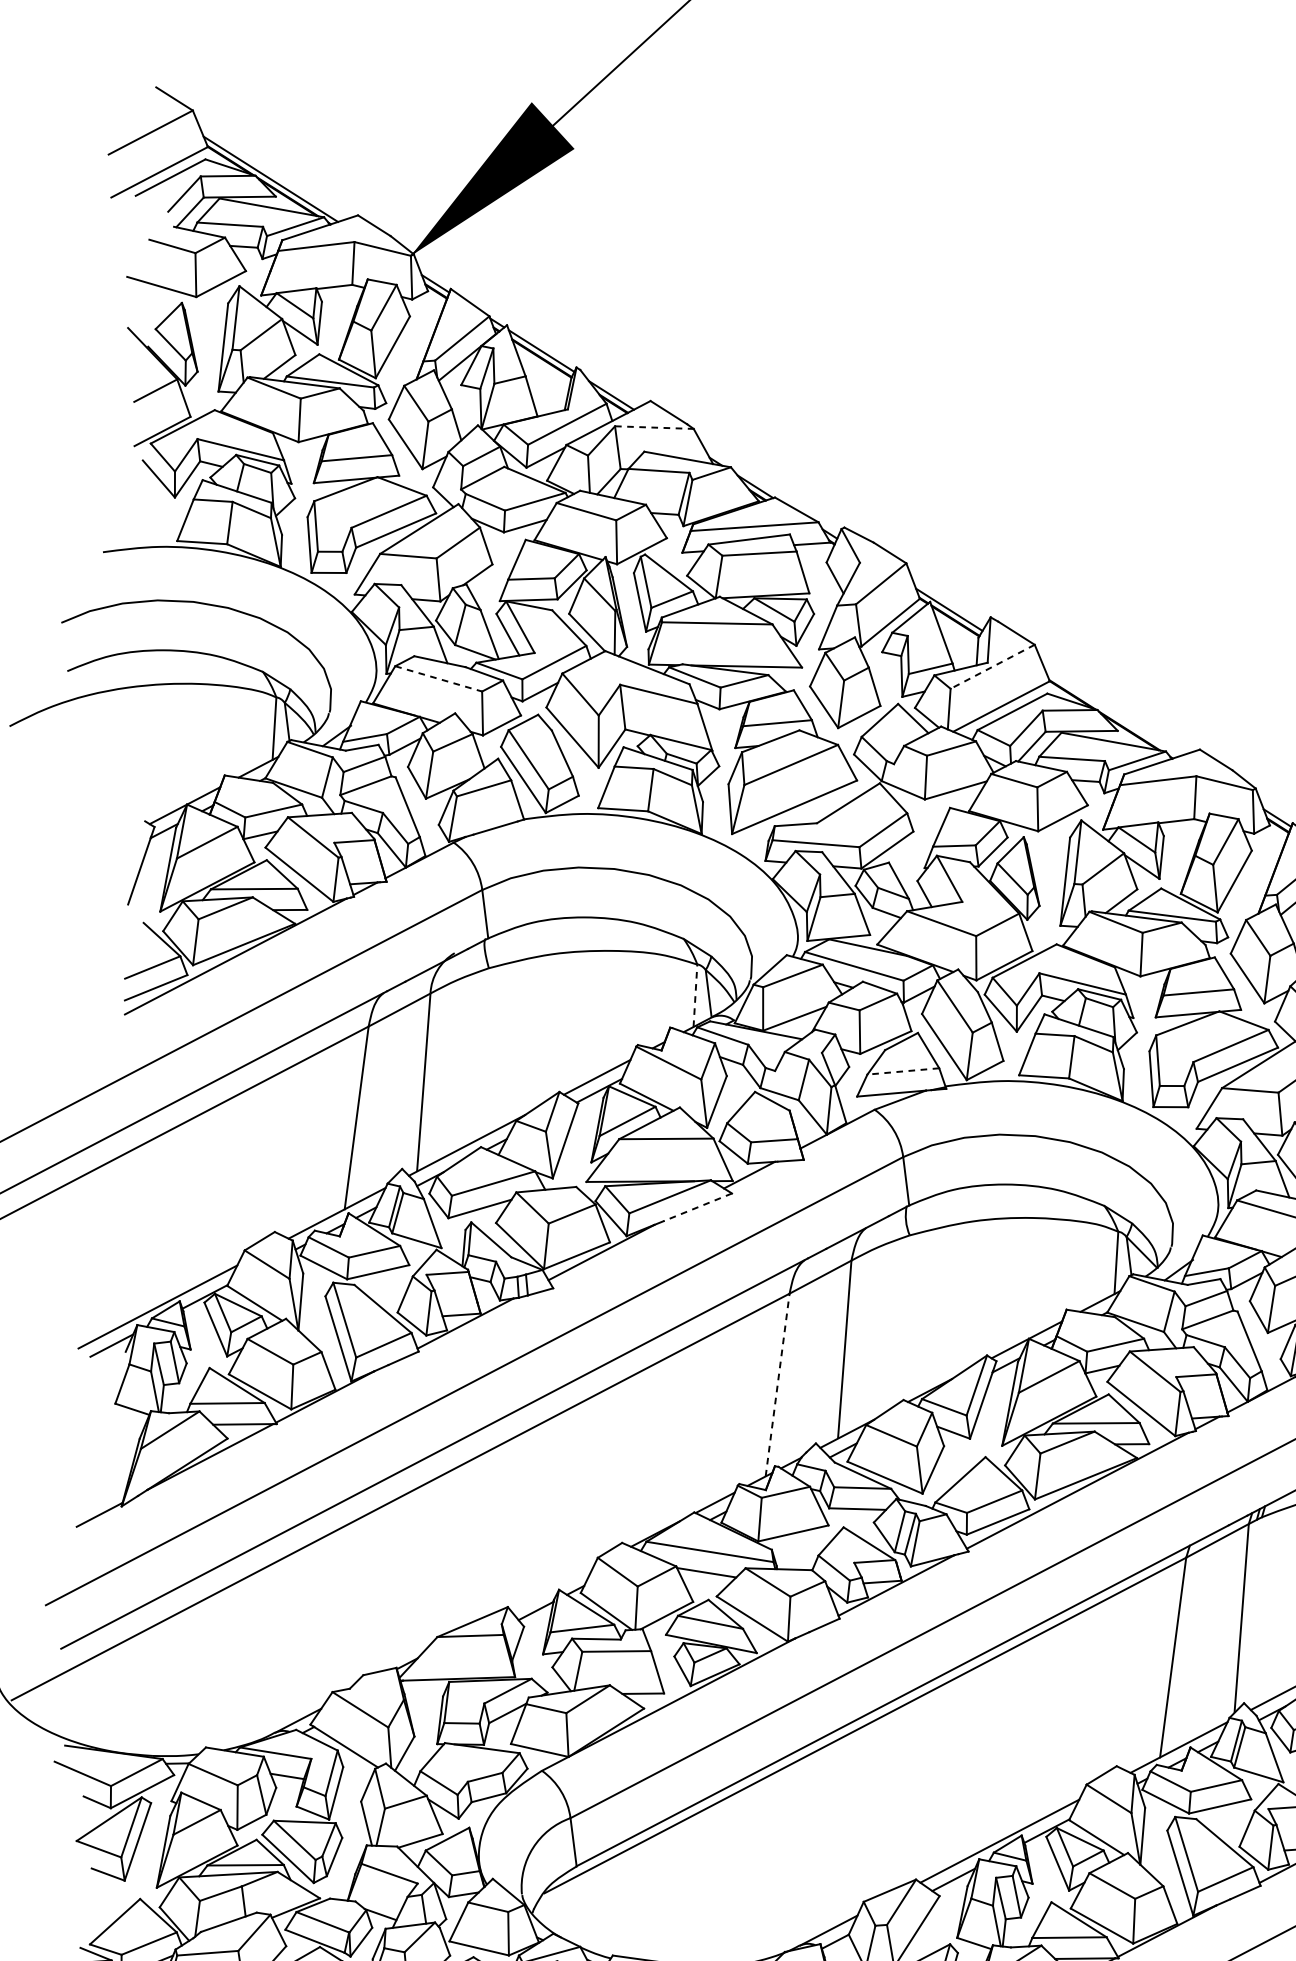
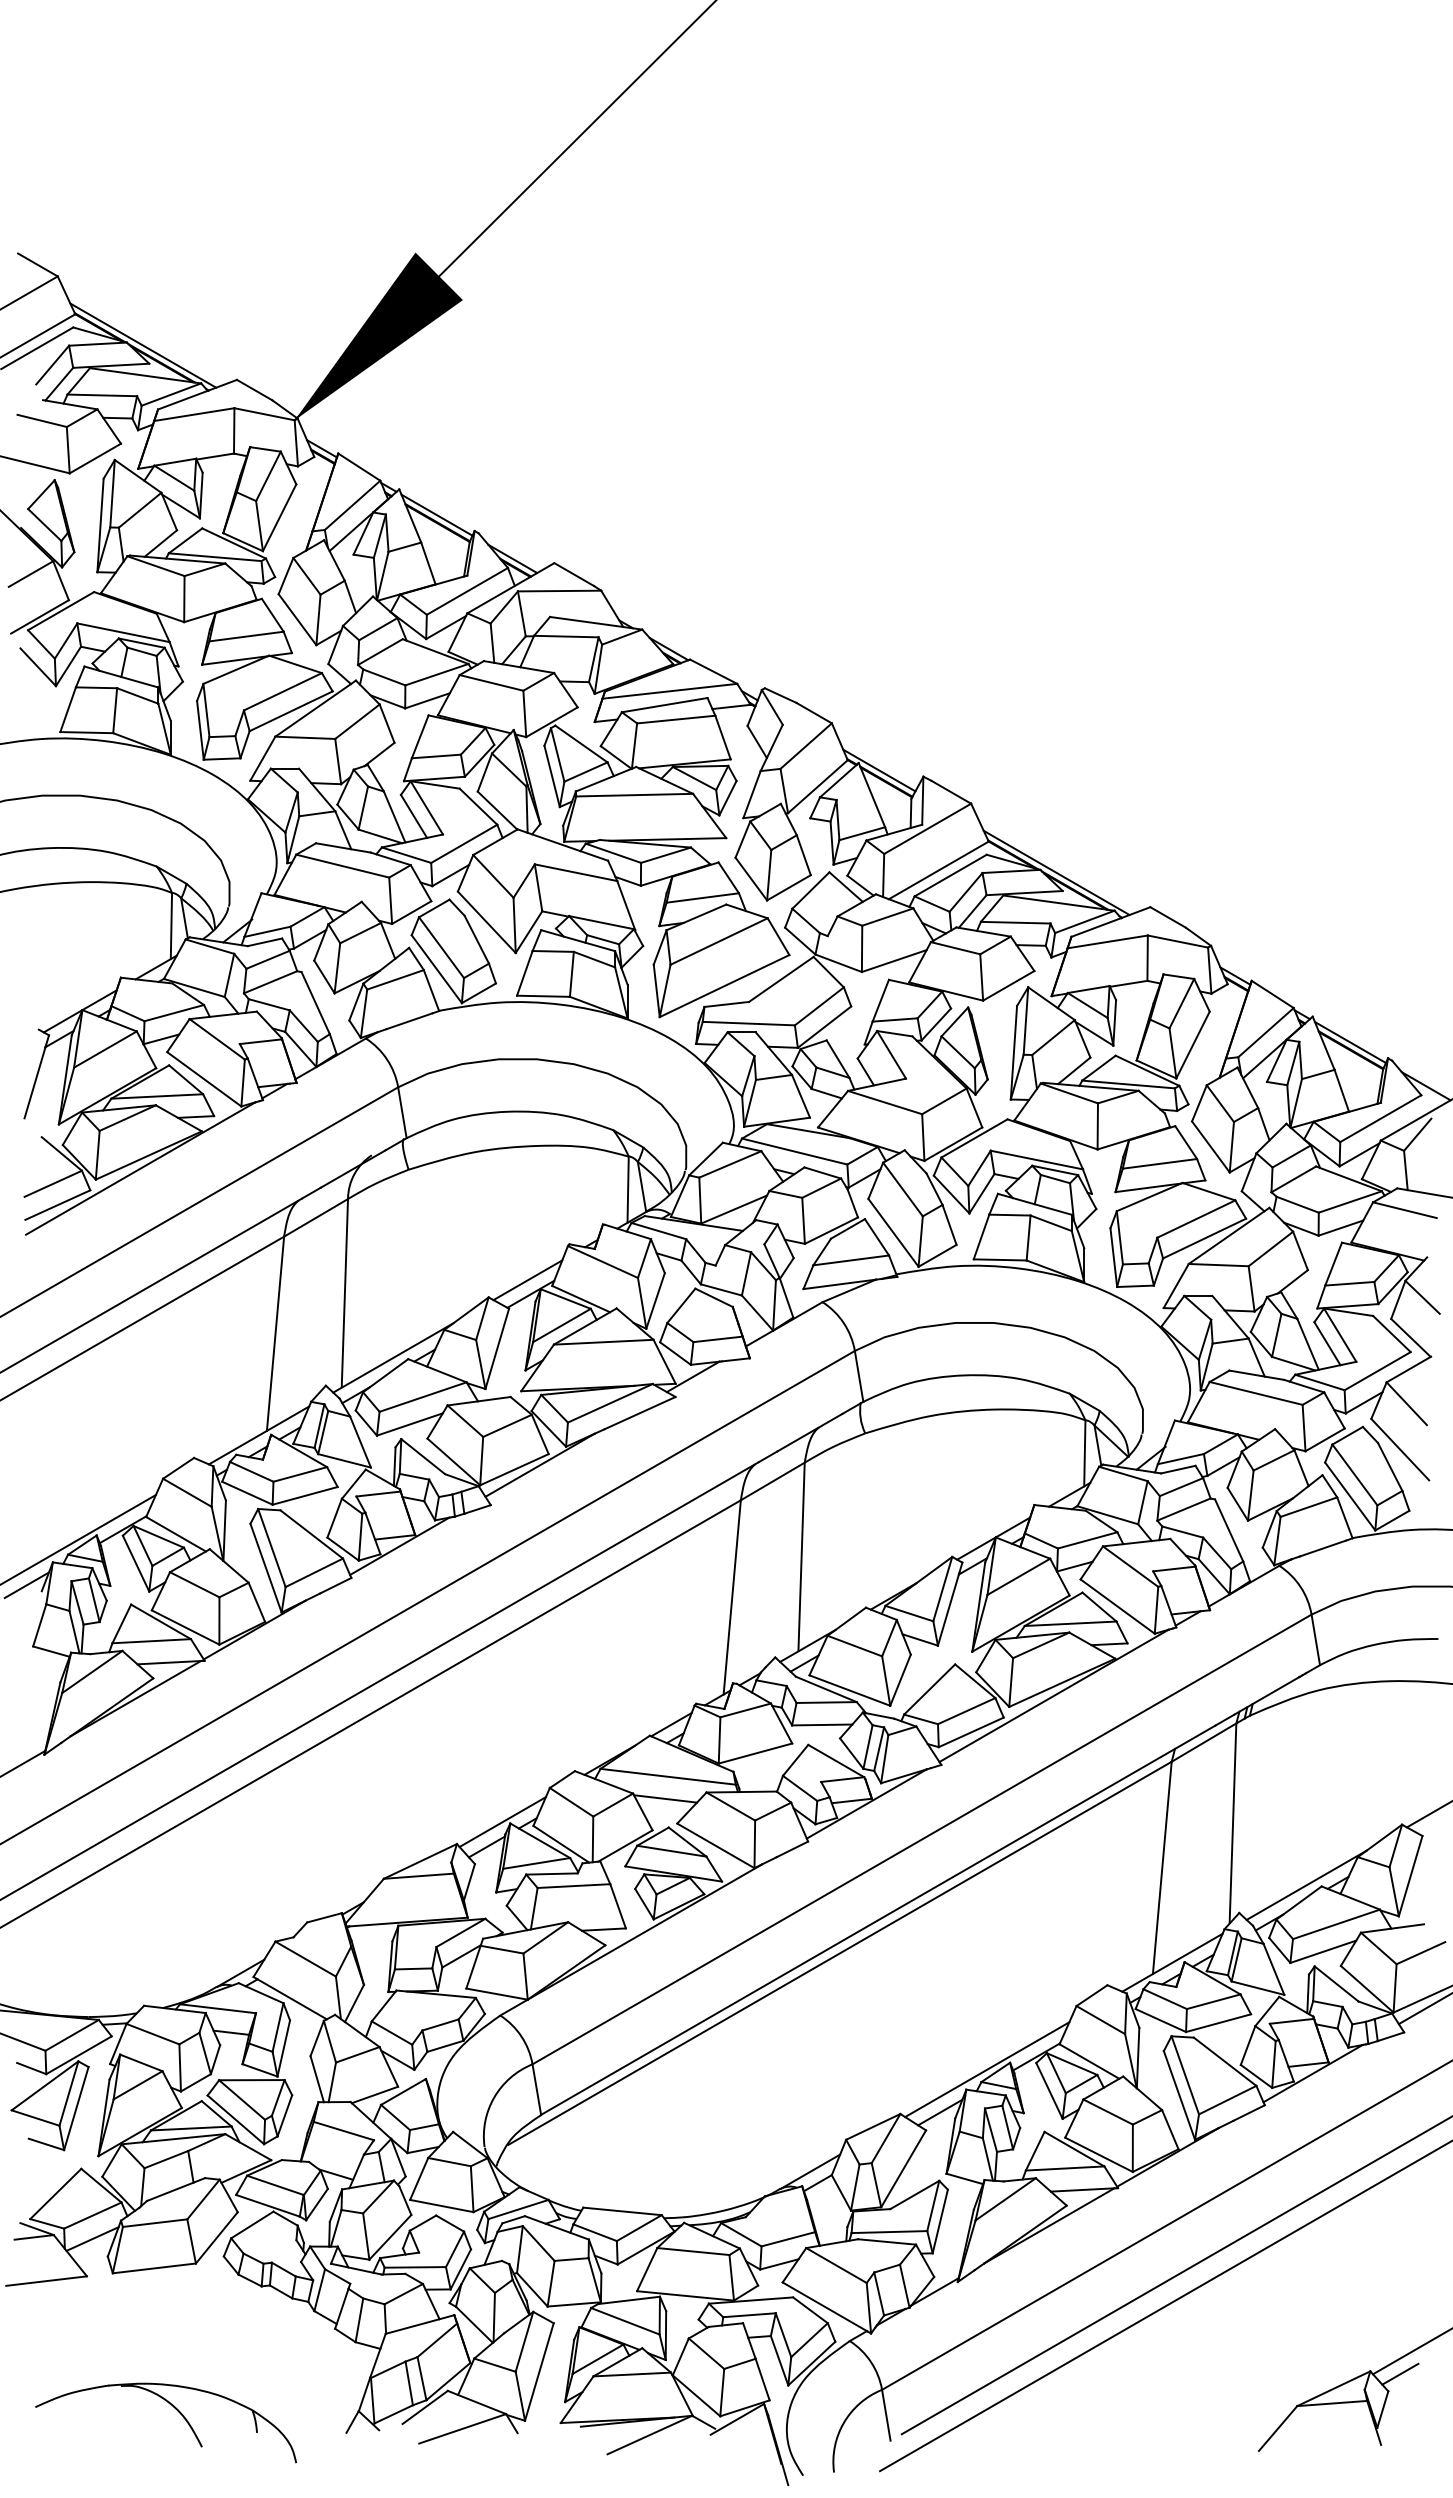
line: (654, 428) -> (559, 591), dashed -> solid
line: (992, 667) -> (927, 829), dashed -> solid
line: (438, 679) -> (342, 866), dashed -> solid
line: (1112, 713) -> (1056, 872), added
line: (695, 995) -> (628, 1189), dashed -> solid
line: (902, 1071) -> (850, 1260), dashed -> solid
line: (697, 1207) -> (639, 1413), dashed -> solid
line: (777, 1385) -> (732, 1597), dashed -> solid
line: (551, 1587) -> (502, 1821), added

